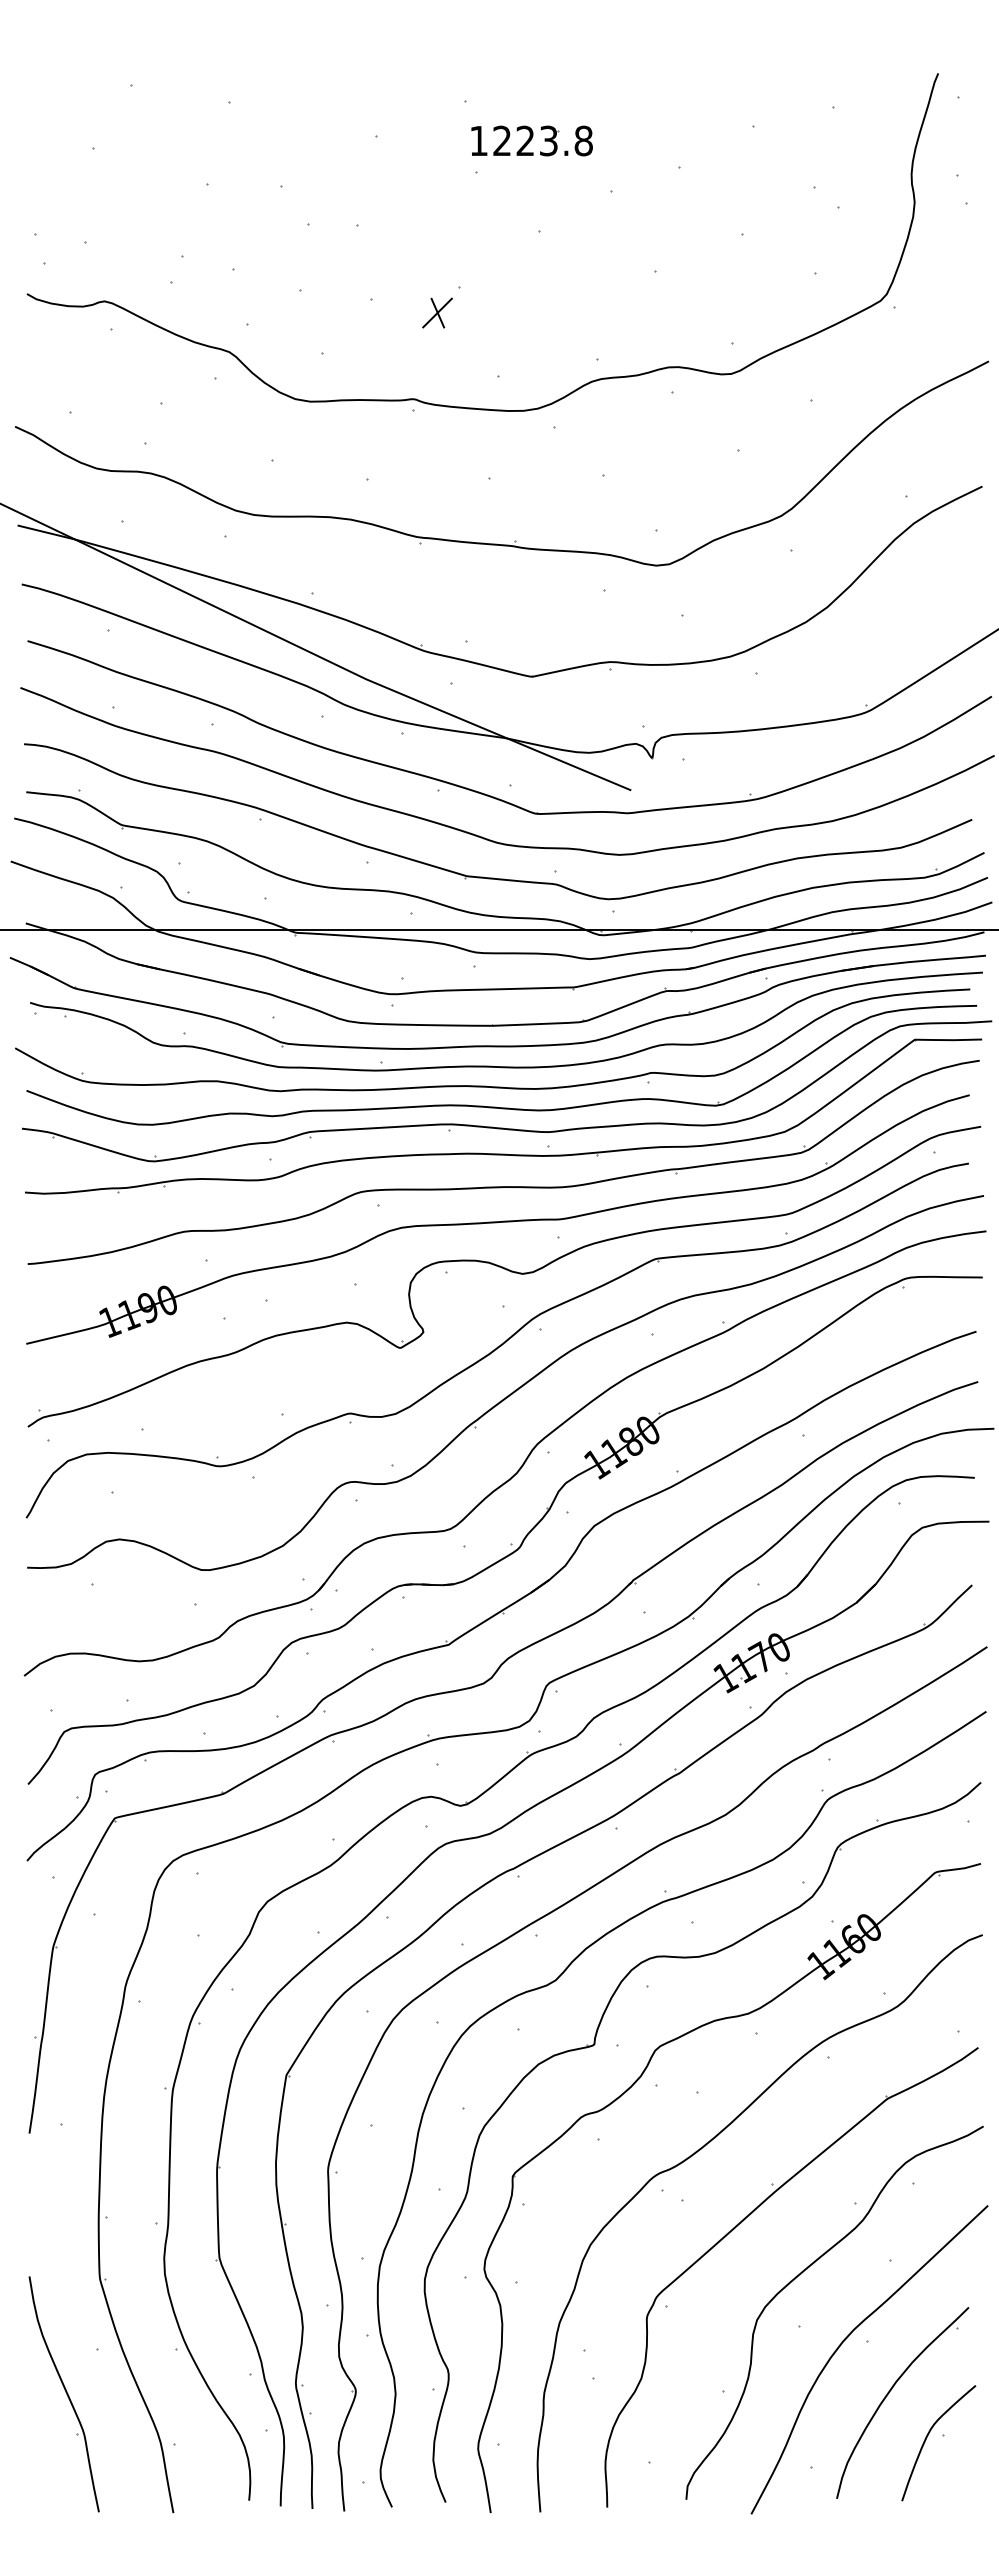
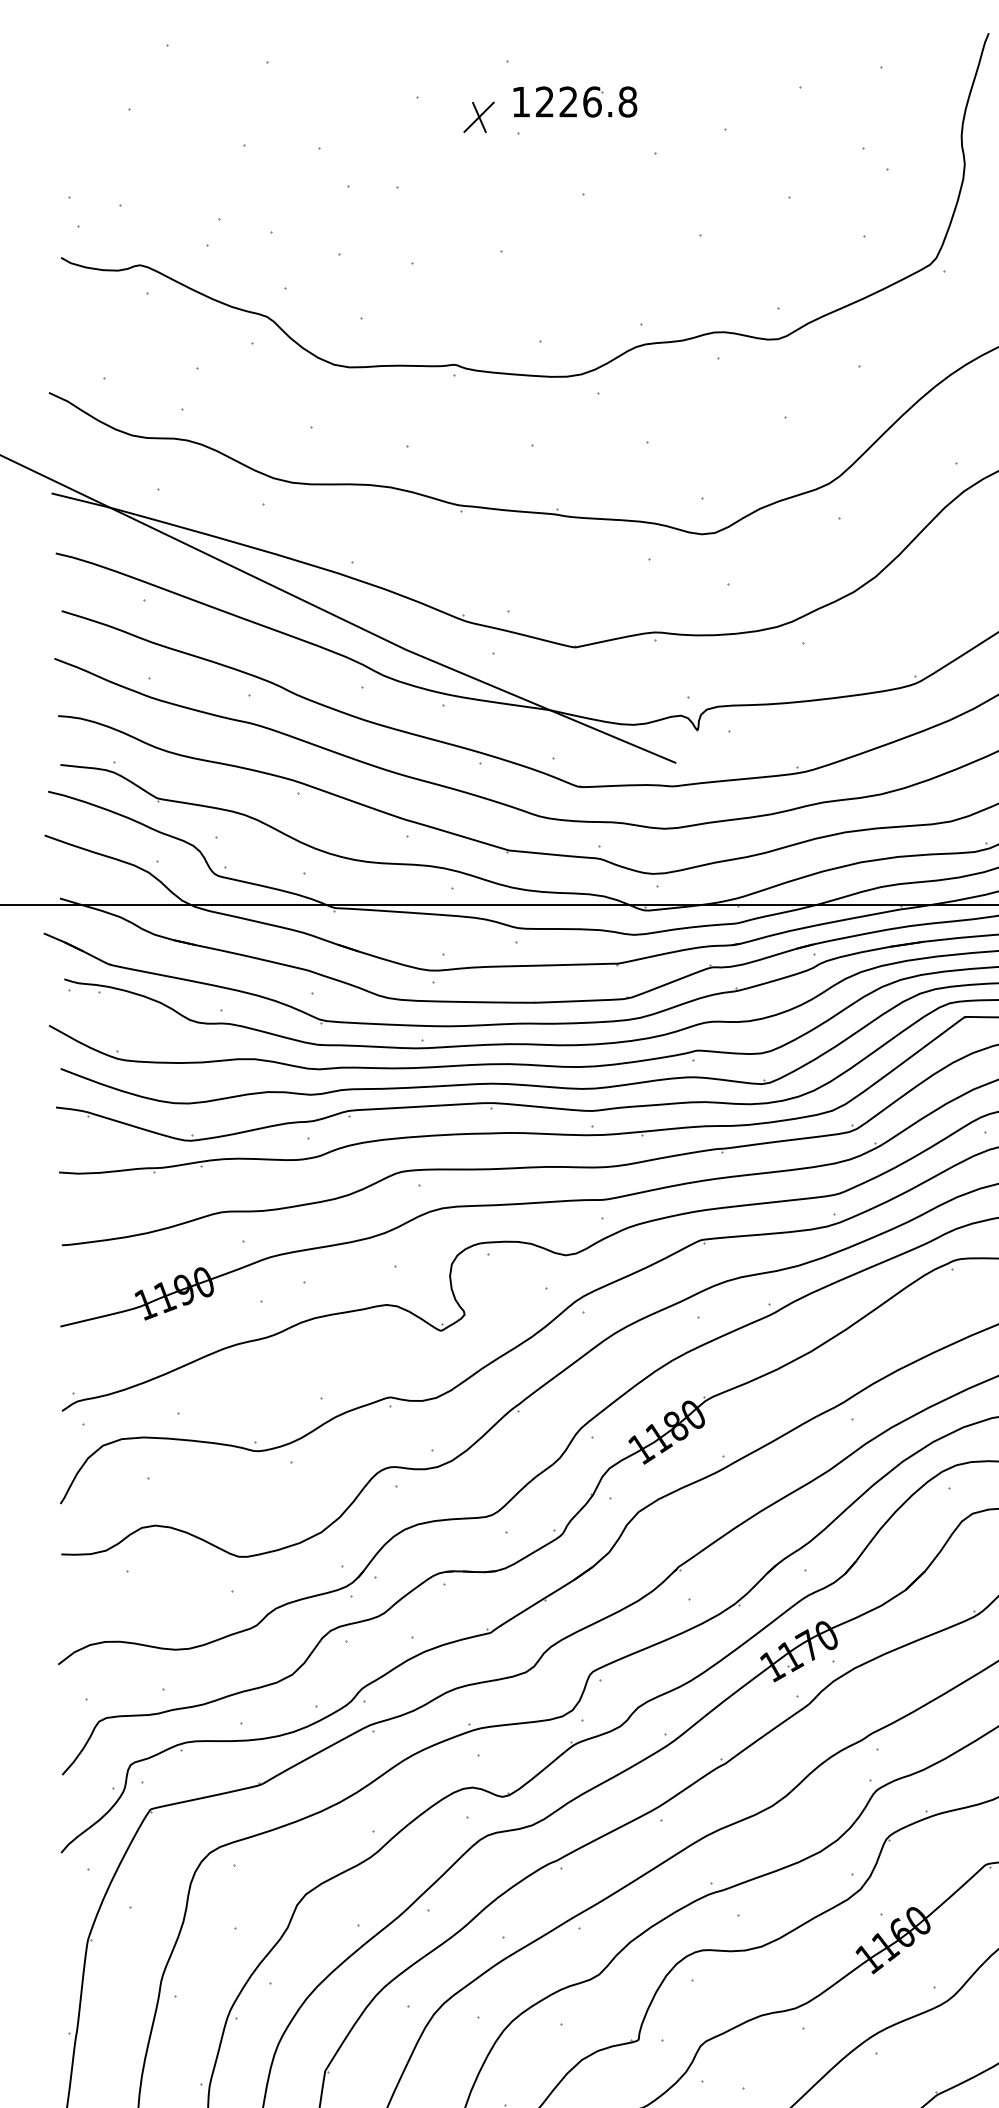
text: (548, 140) -> (592, 101), 1223.8 -> 1226.8
part: (437, 312) -> (479, 116), moved

